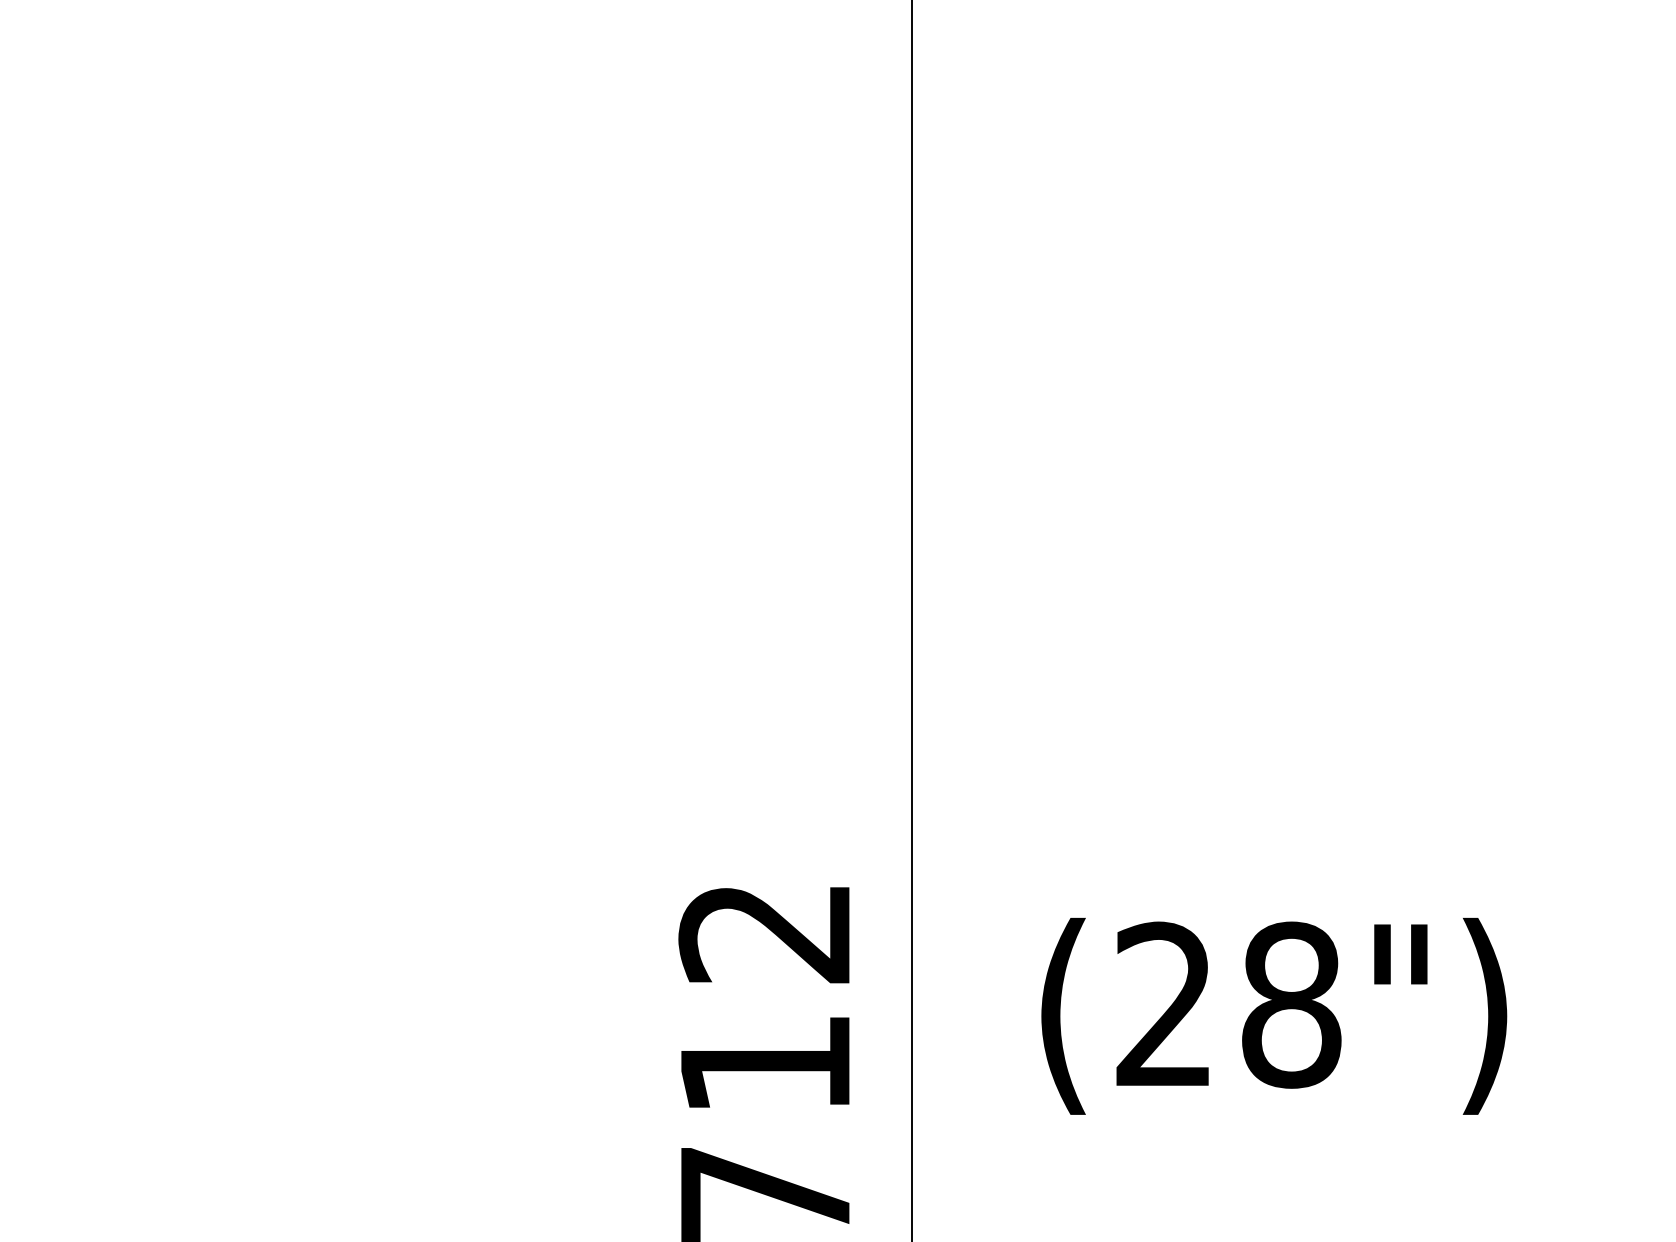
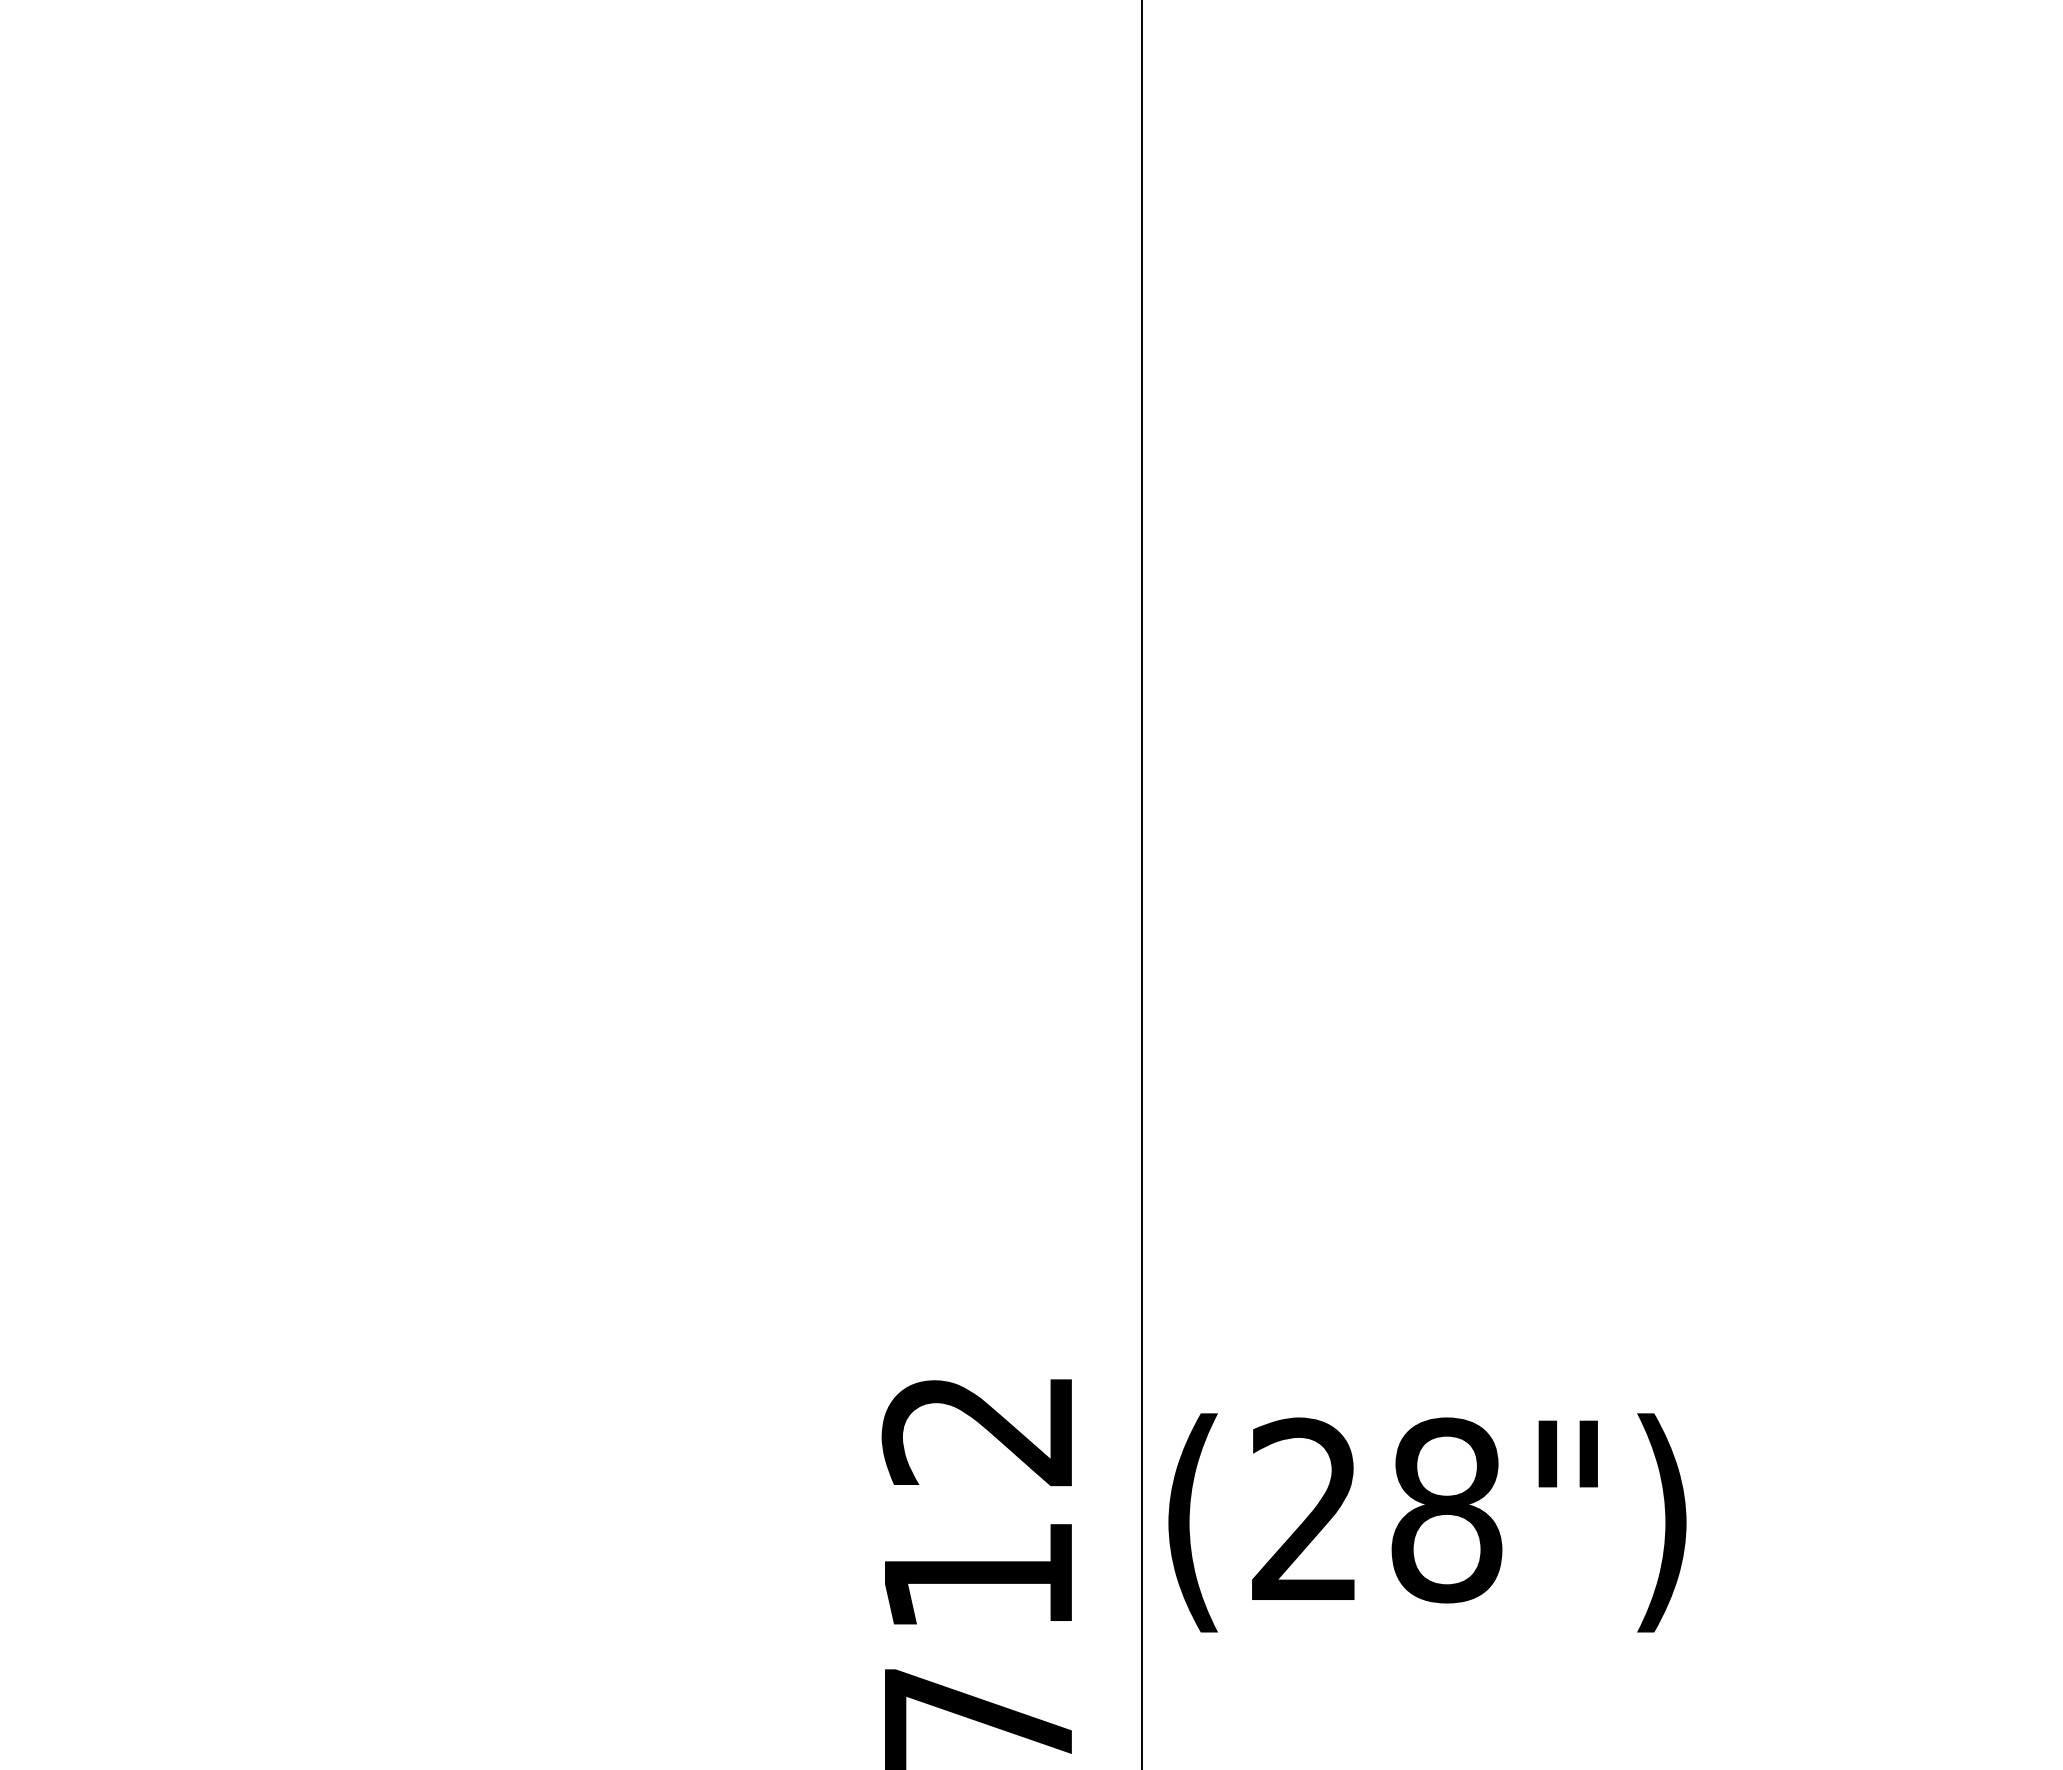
text: (1274, 1016) -> (1427, 1522), moved

